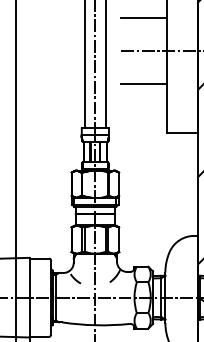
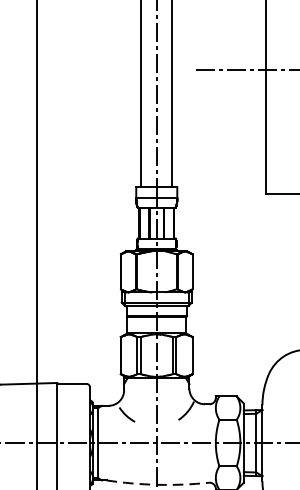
line: (143, 17) -> (229, 20), removed
line: (143, 83) -> (229, 119), removed
arc: (95, 325) -> (156, 485), solid -> dashed

